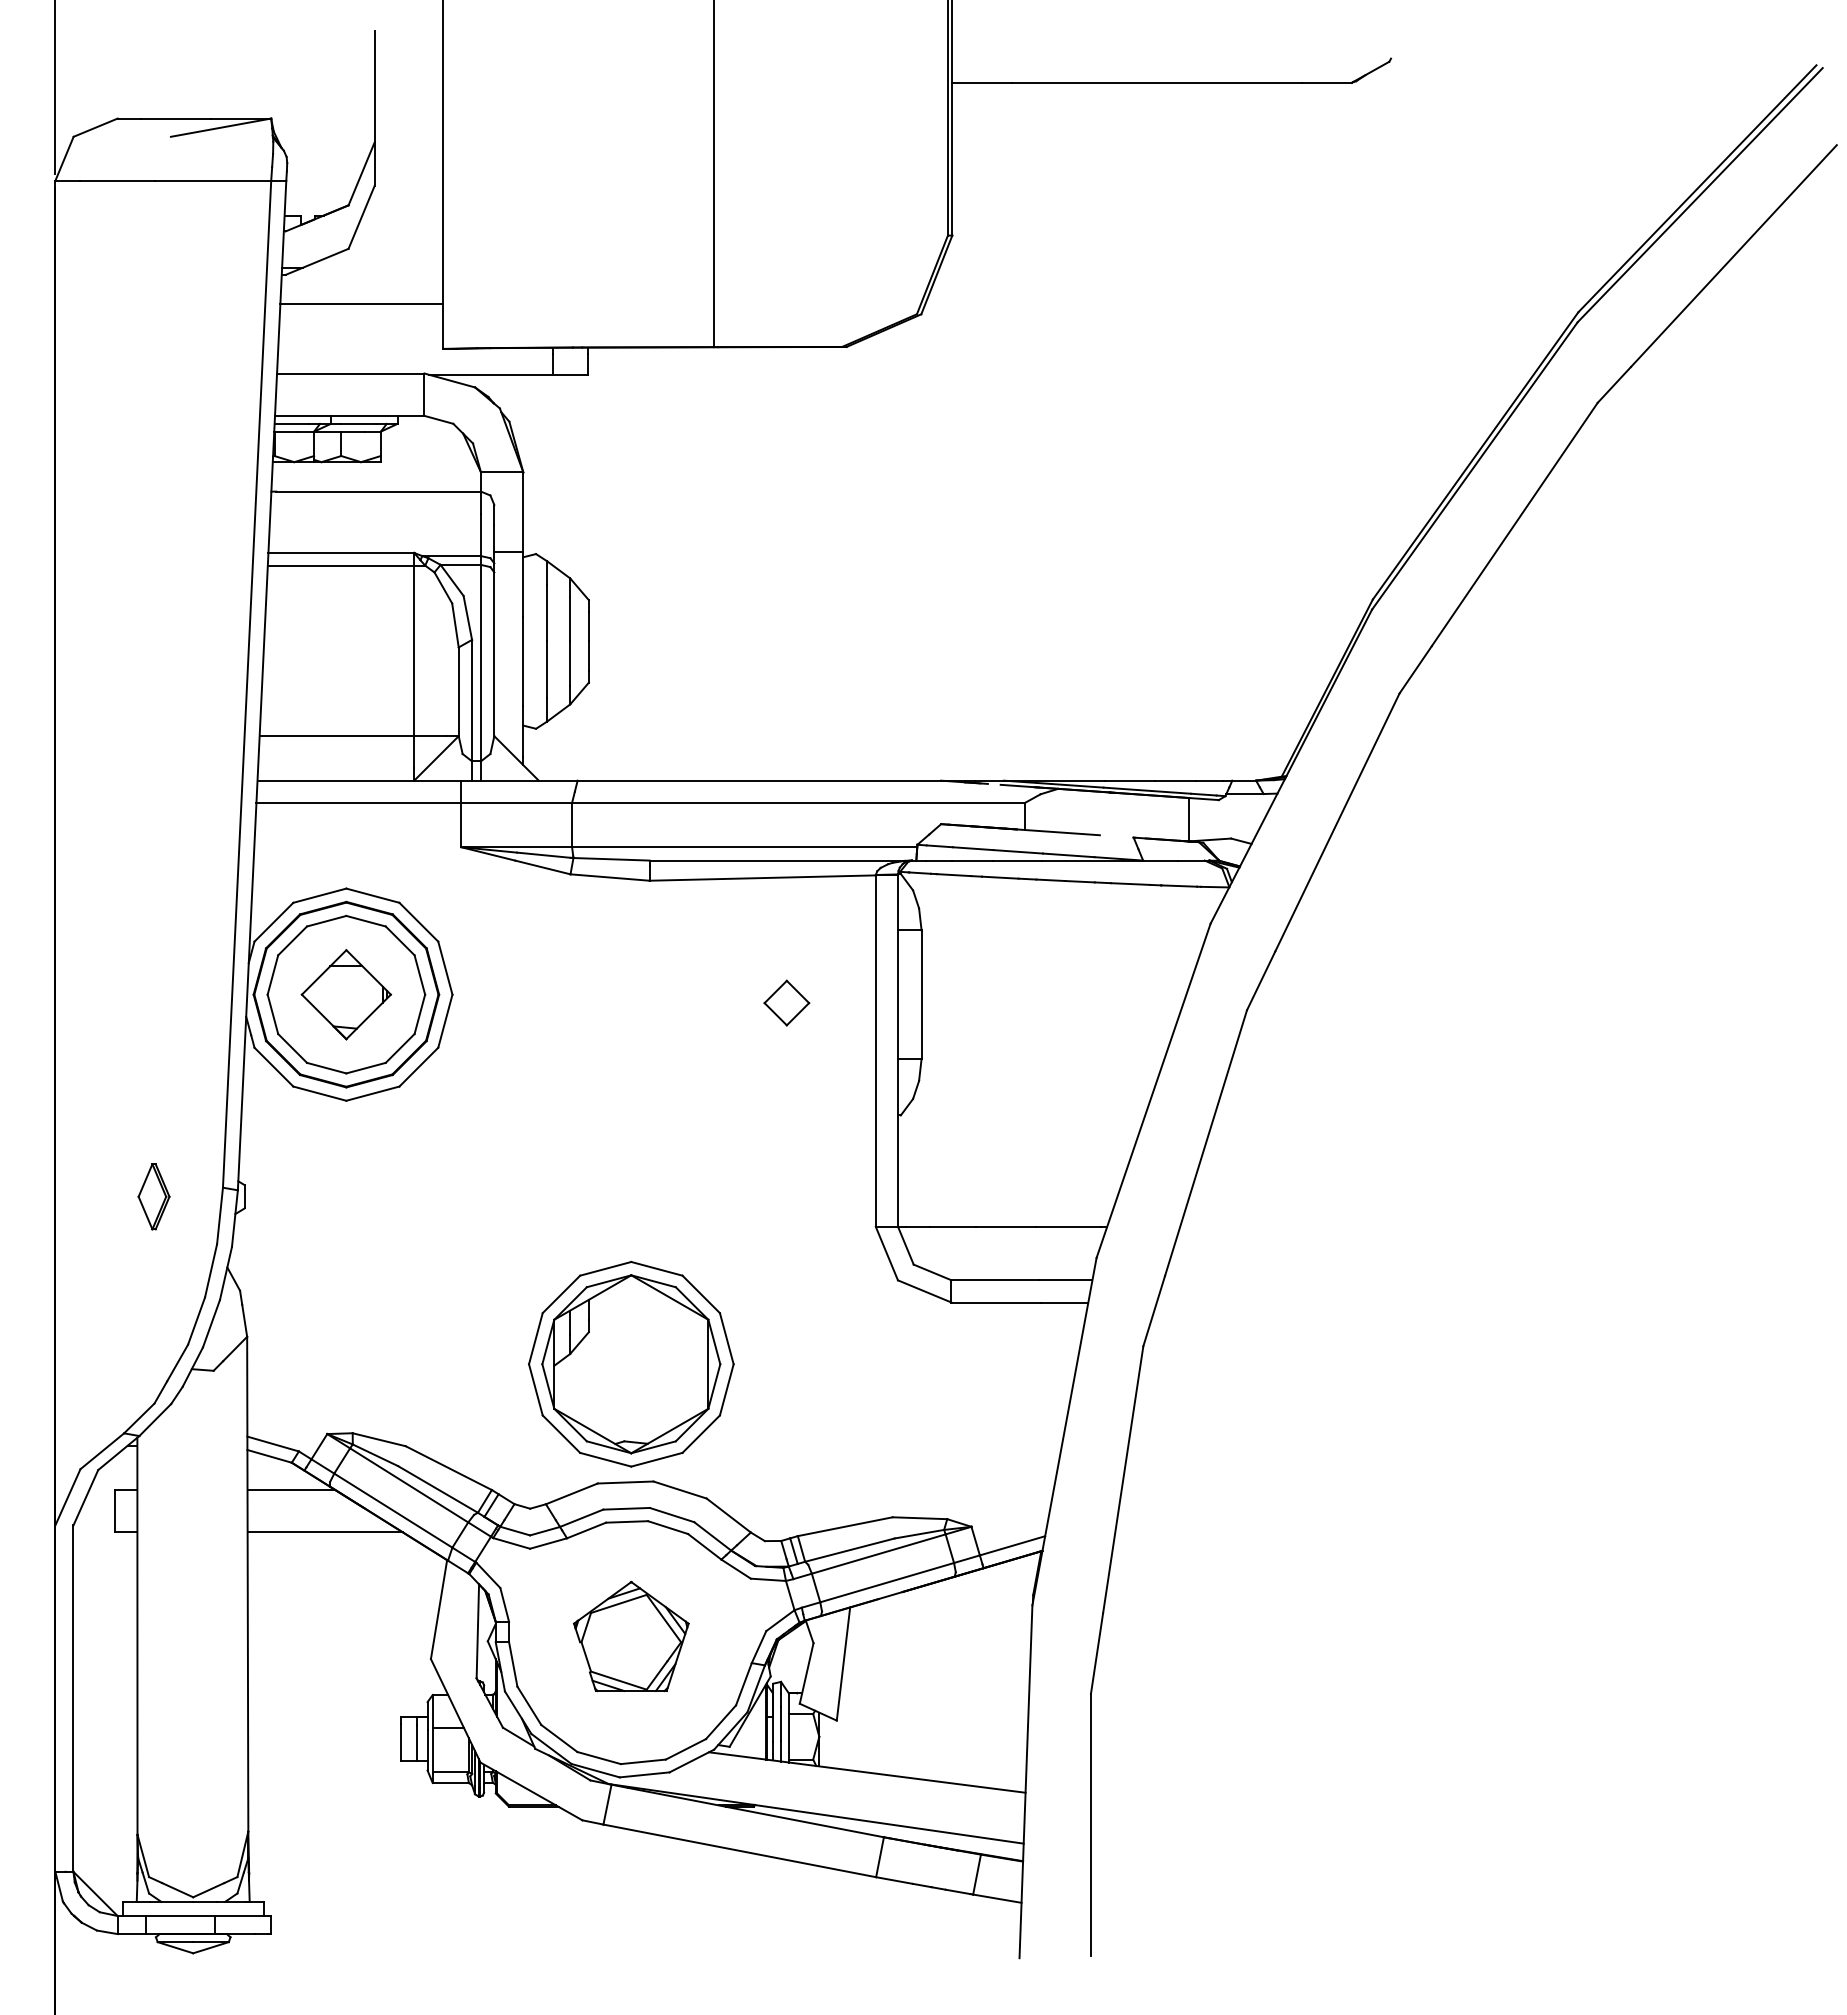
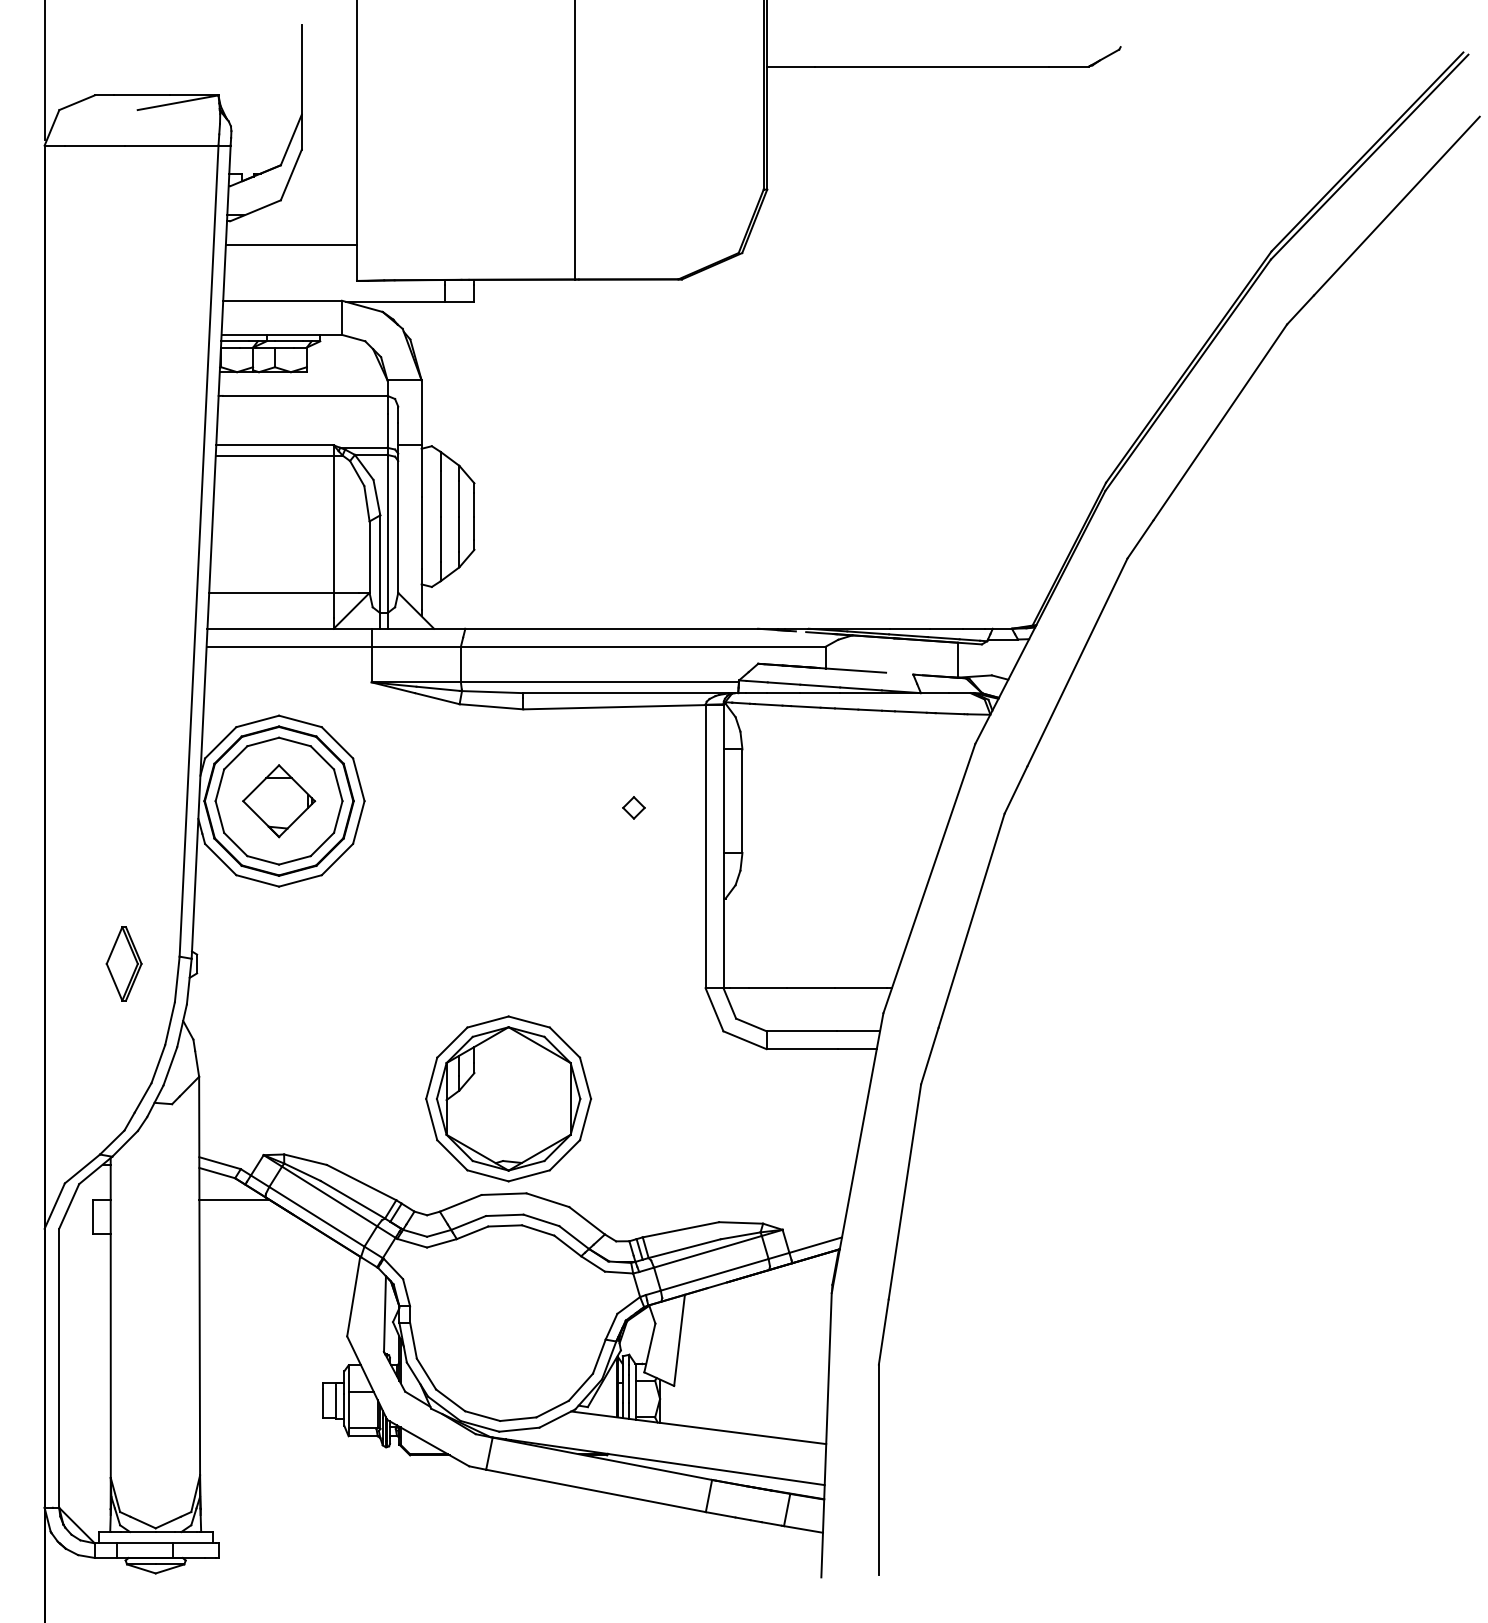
part: (786, 1002) -> (633, 807), size x0.6
part: (153, 1196) -> (123, 963), size x1.4
line: (324, 1532) -> (261, 1234), removed
part: (630, 1636) -> (507, 1318), removed

